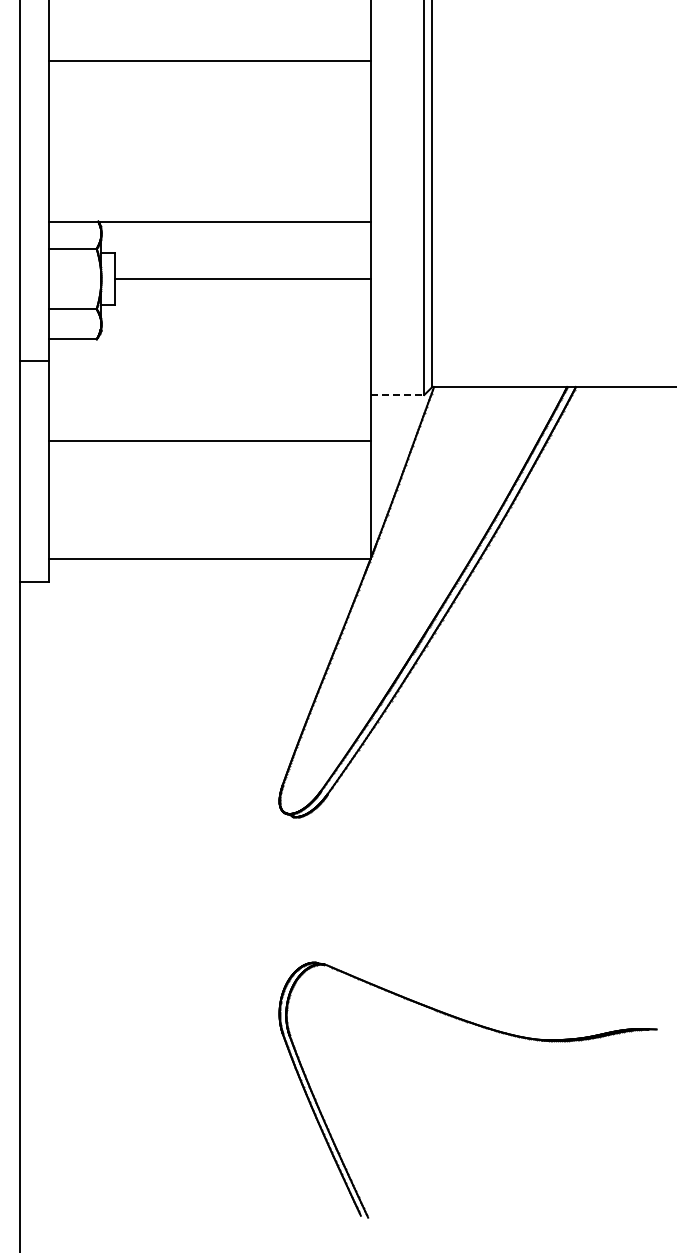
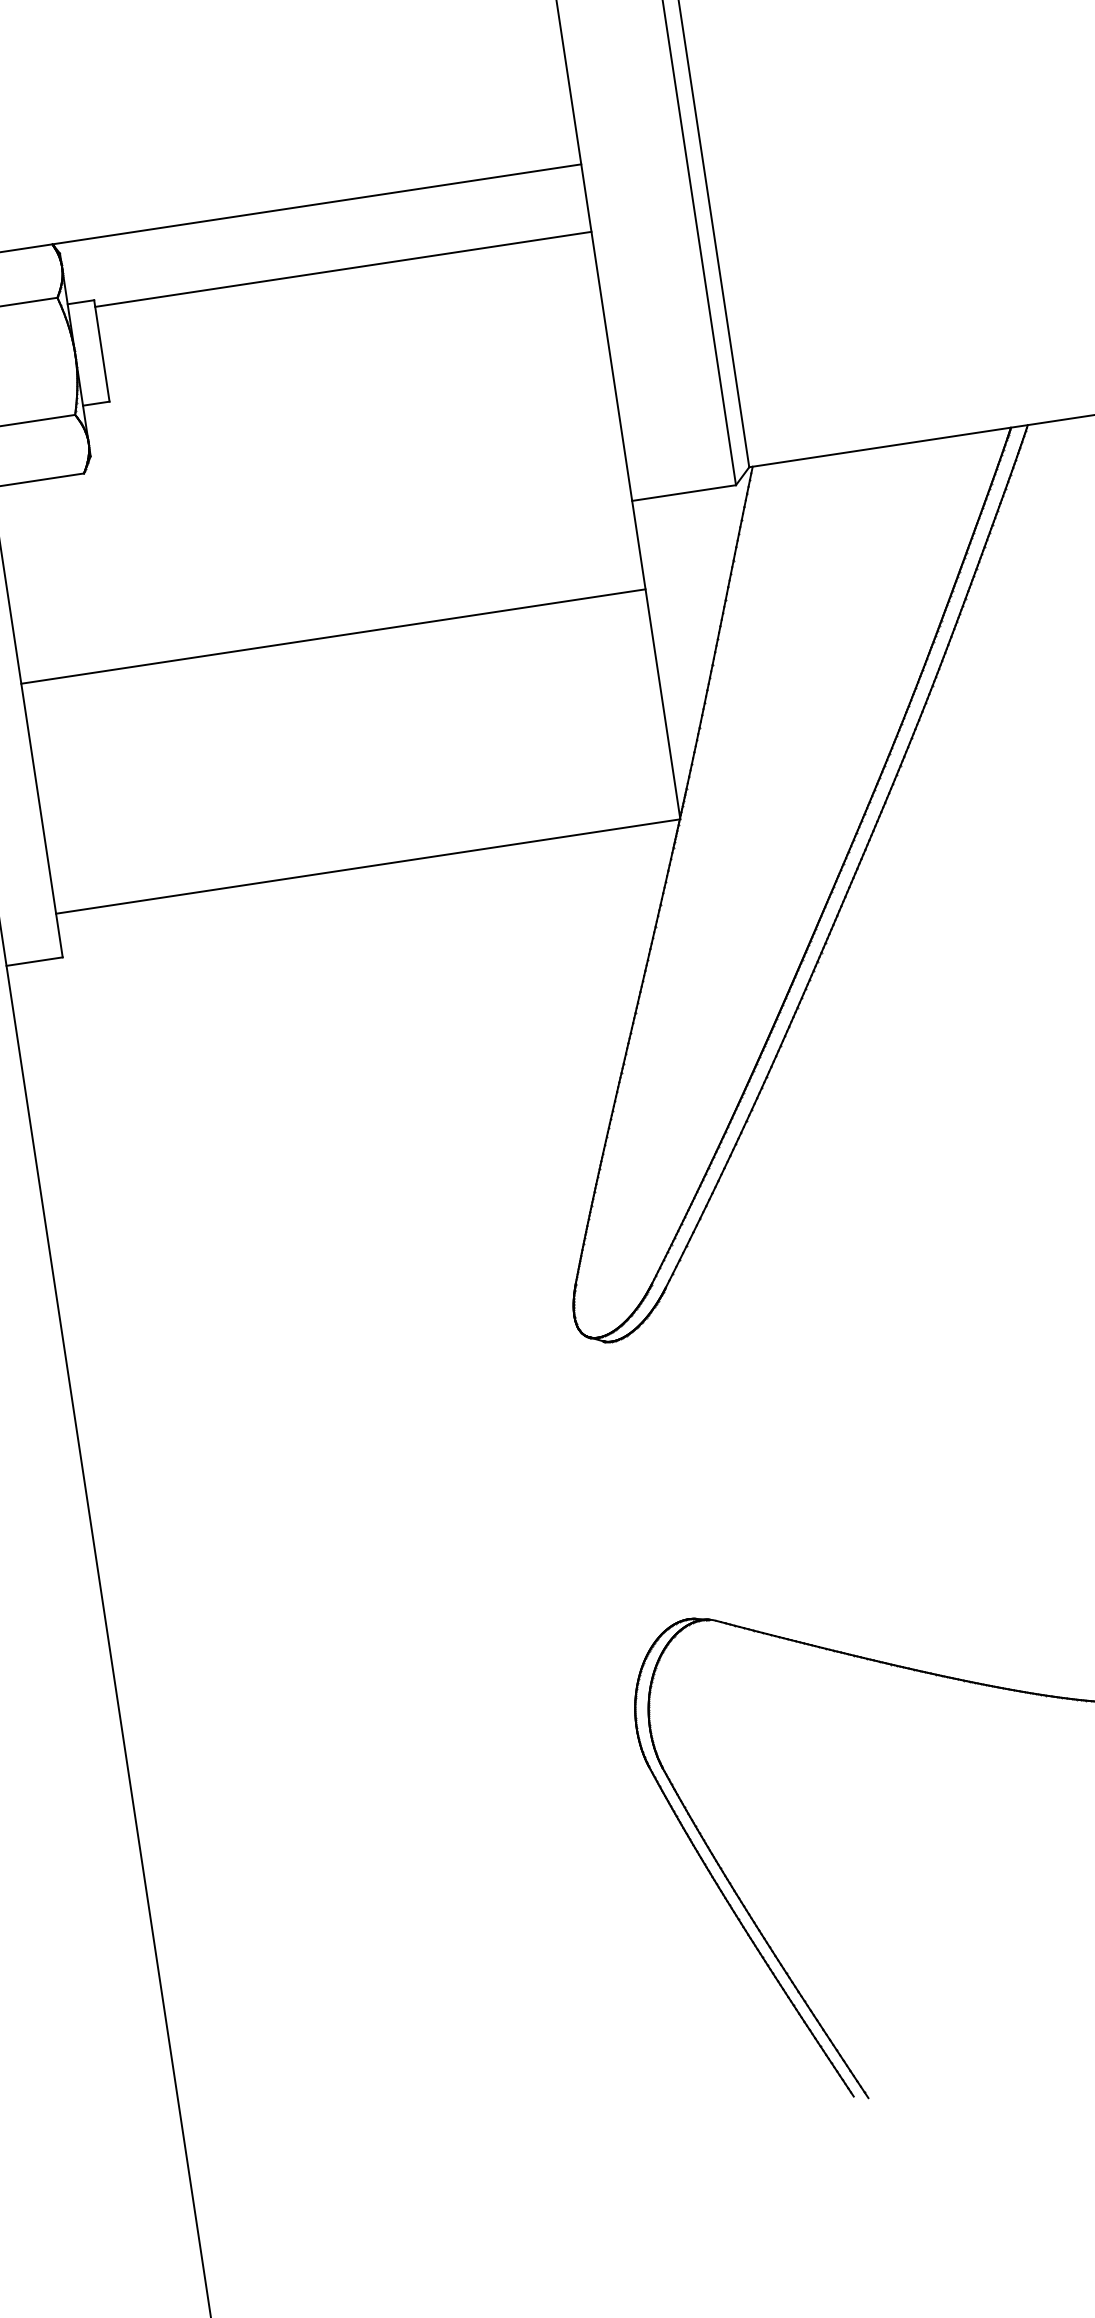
line: (242, 279) -> (342, 269), moved
line: (397, 395) -> (684, 494), dashed -> solid

